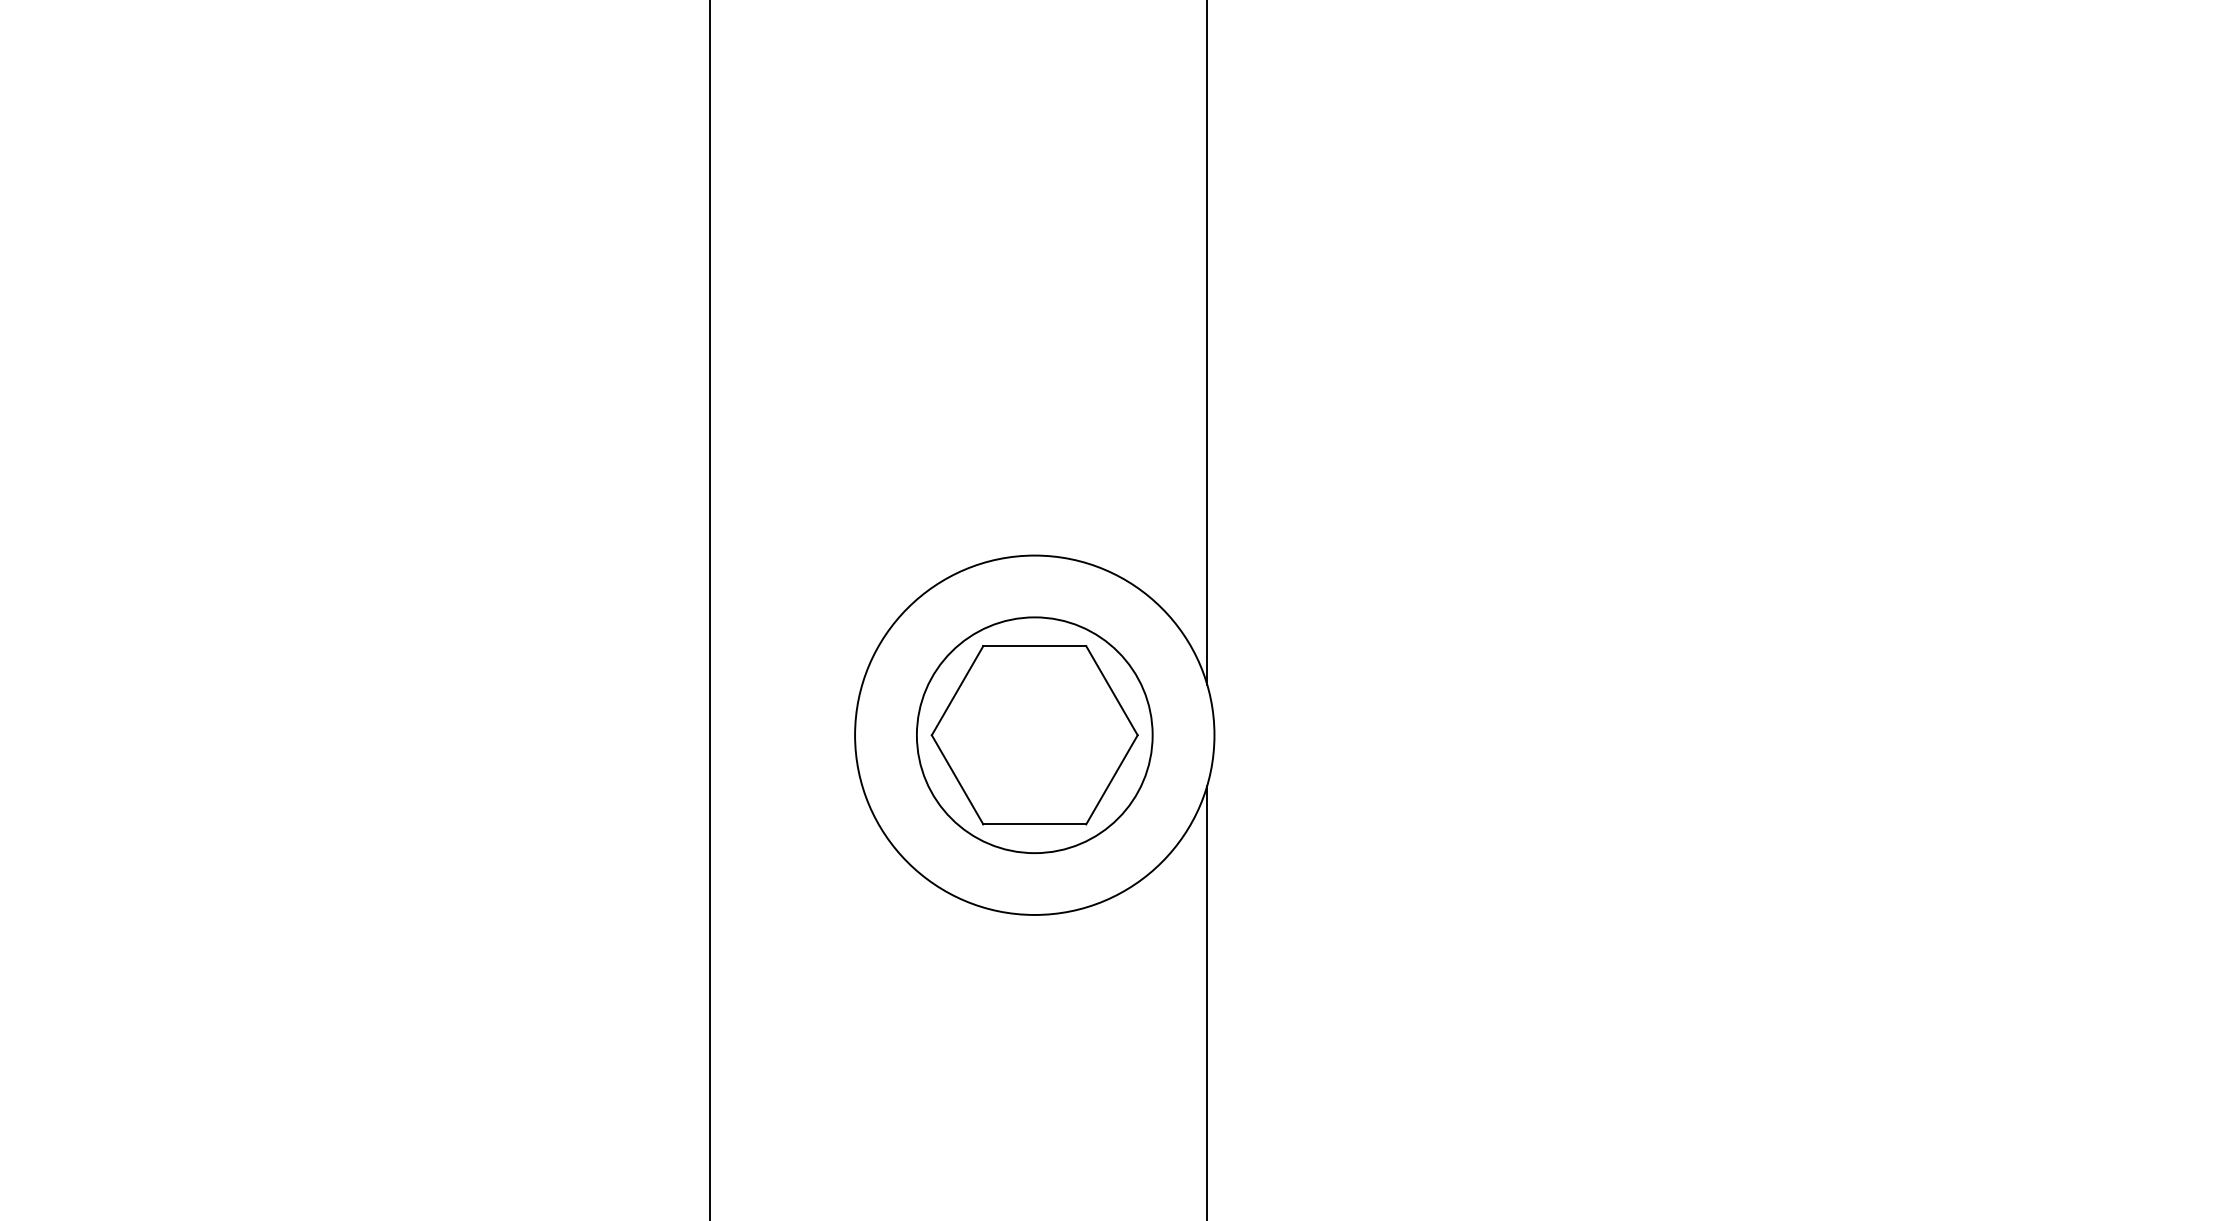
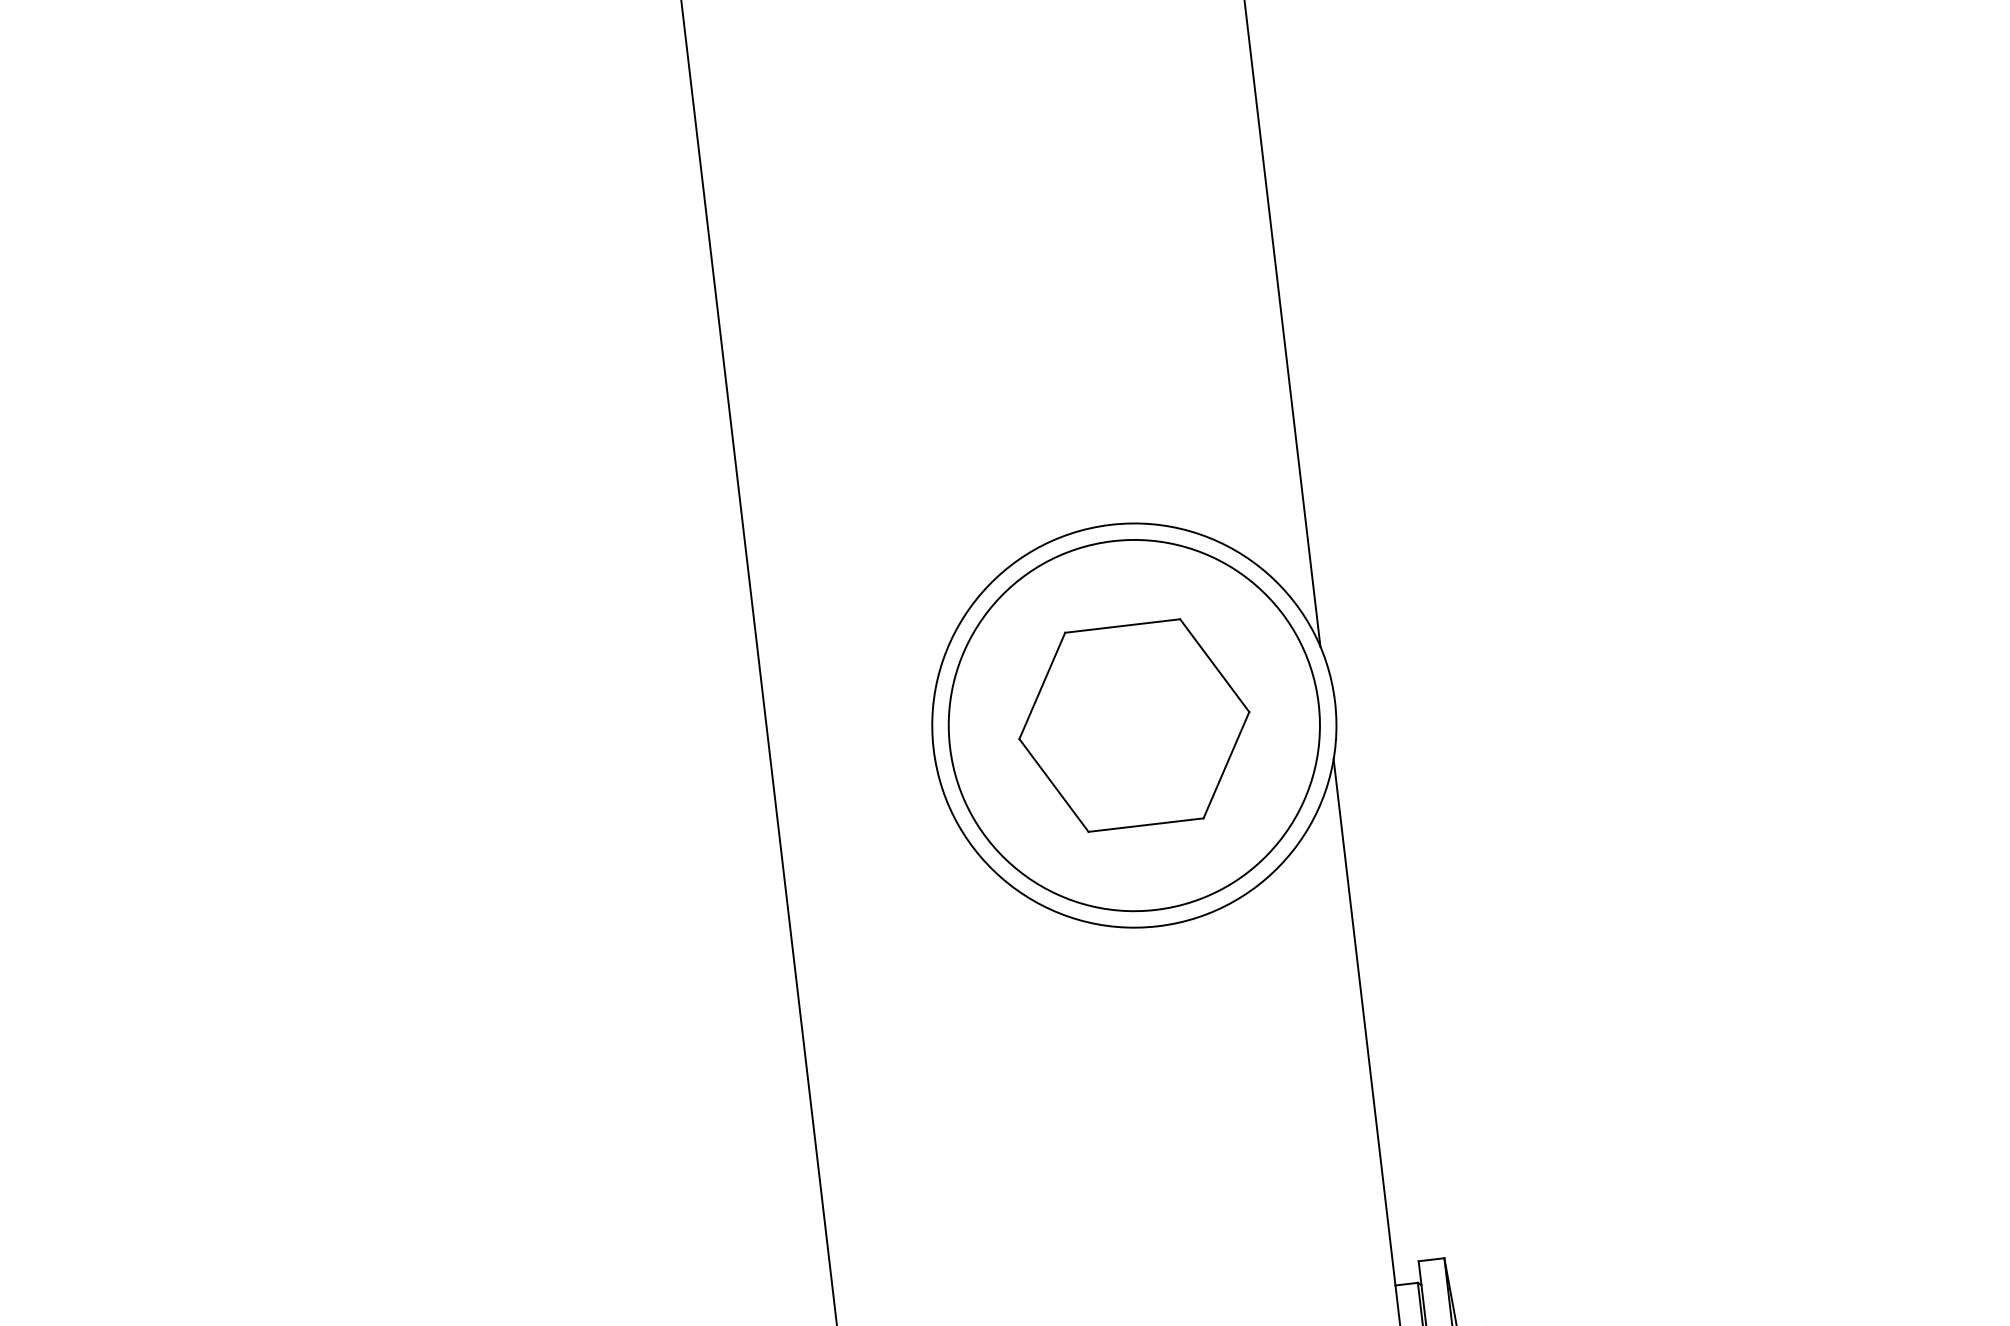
circle: (1034, 735) -> (1134, 725), size x1.4

